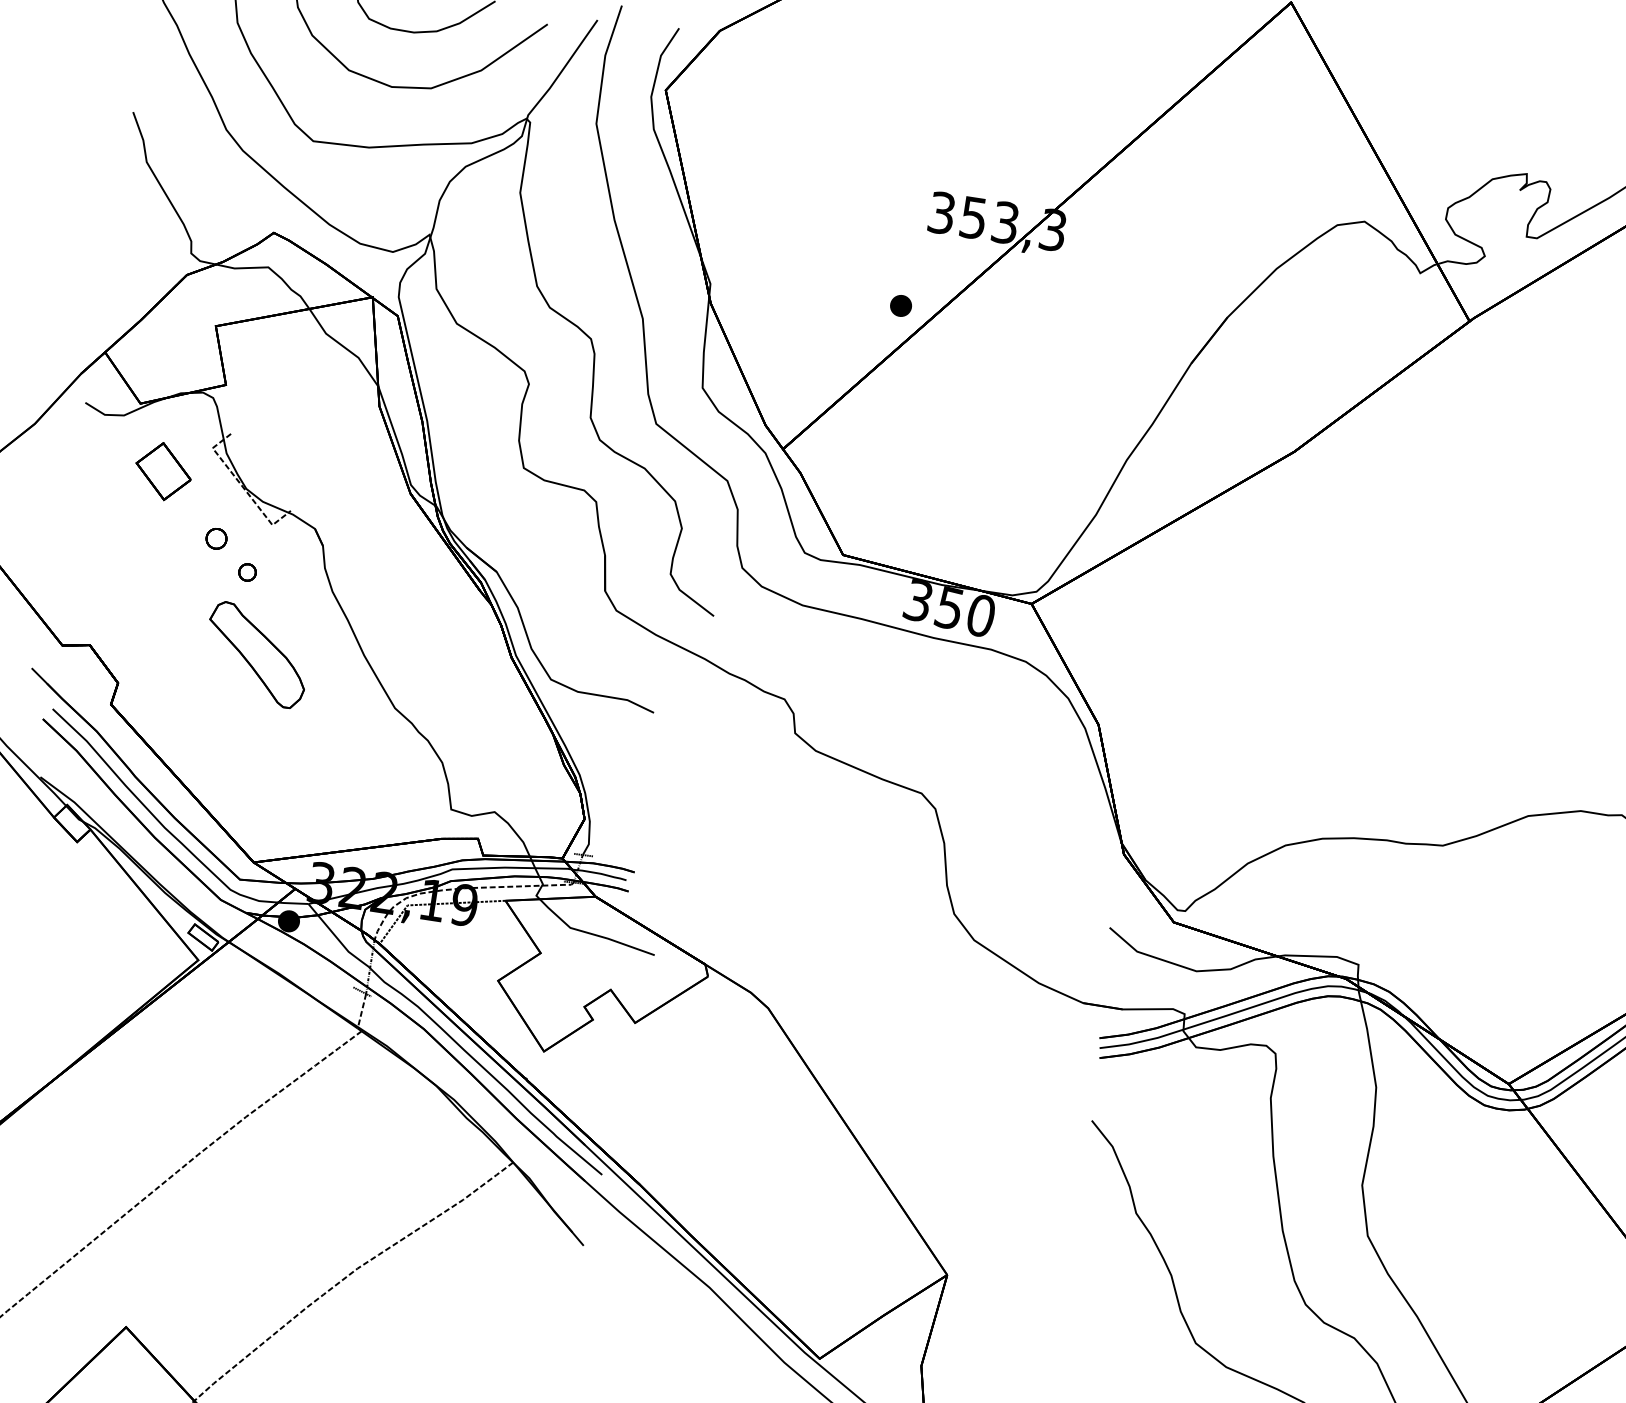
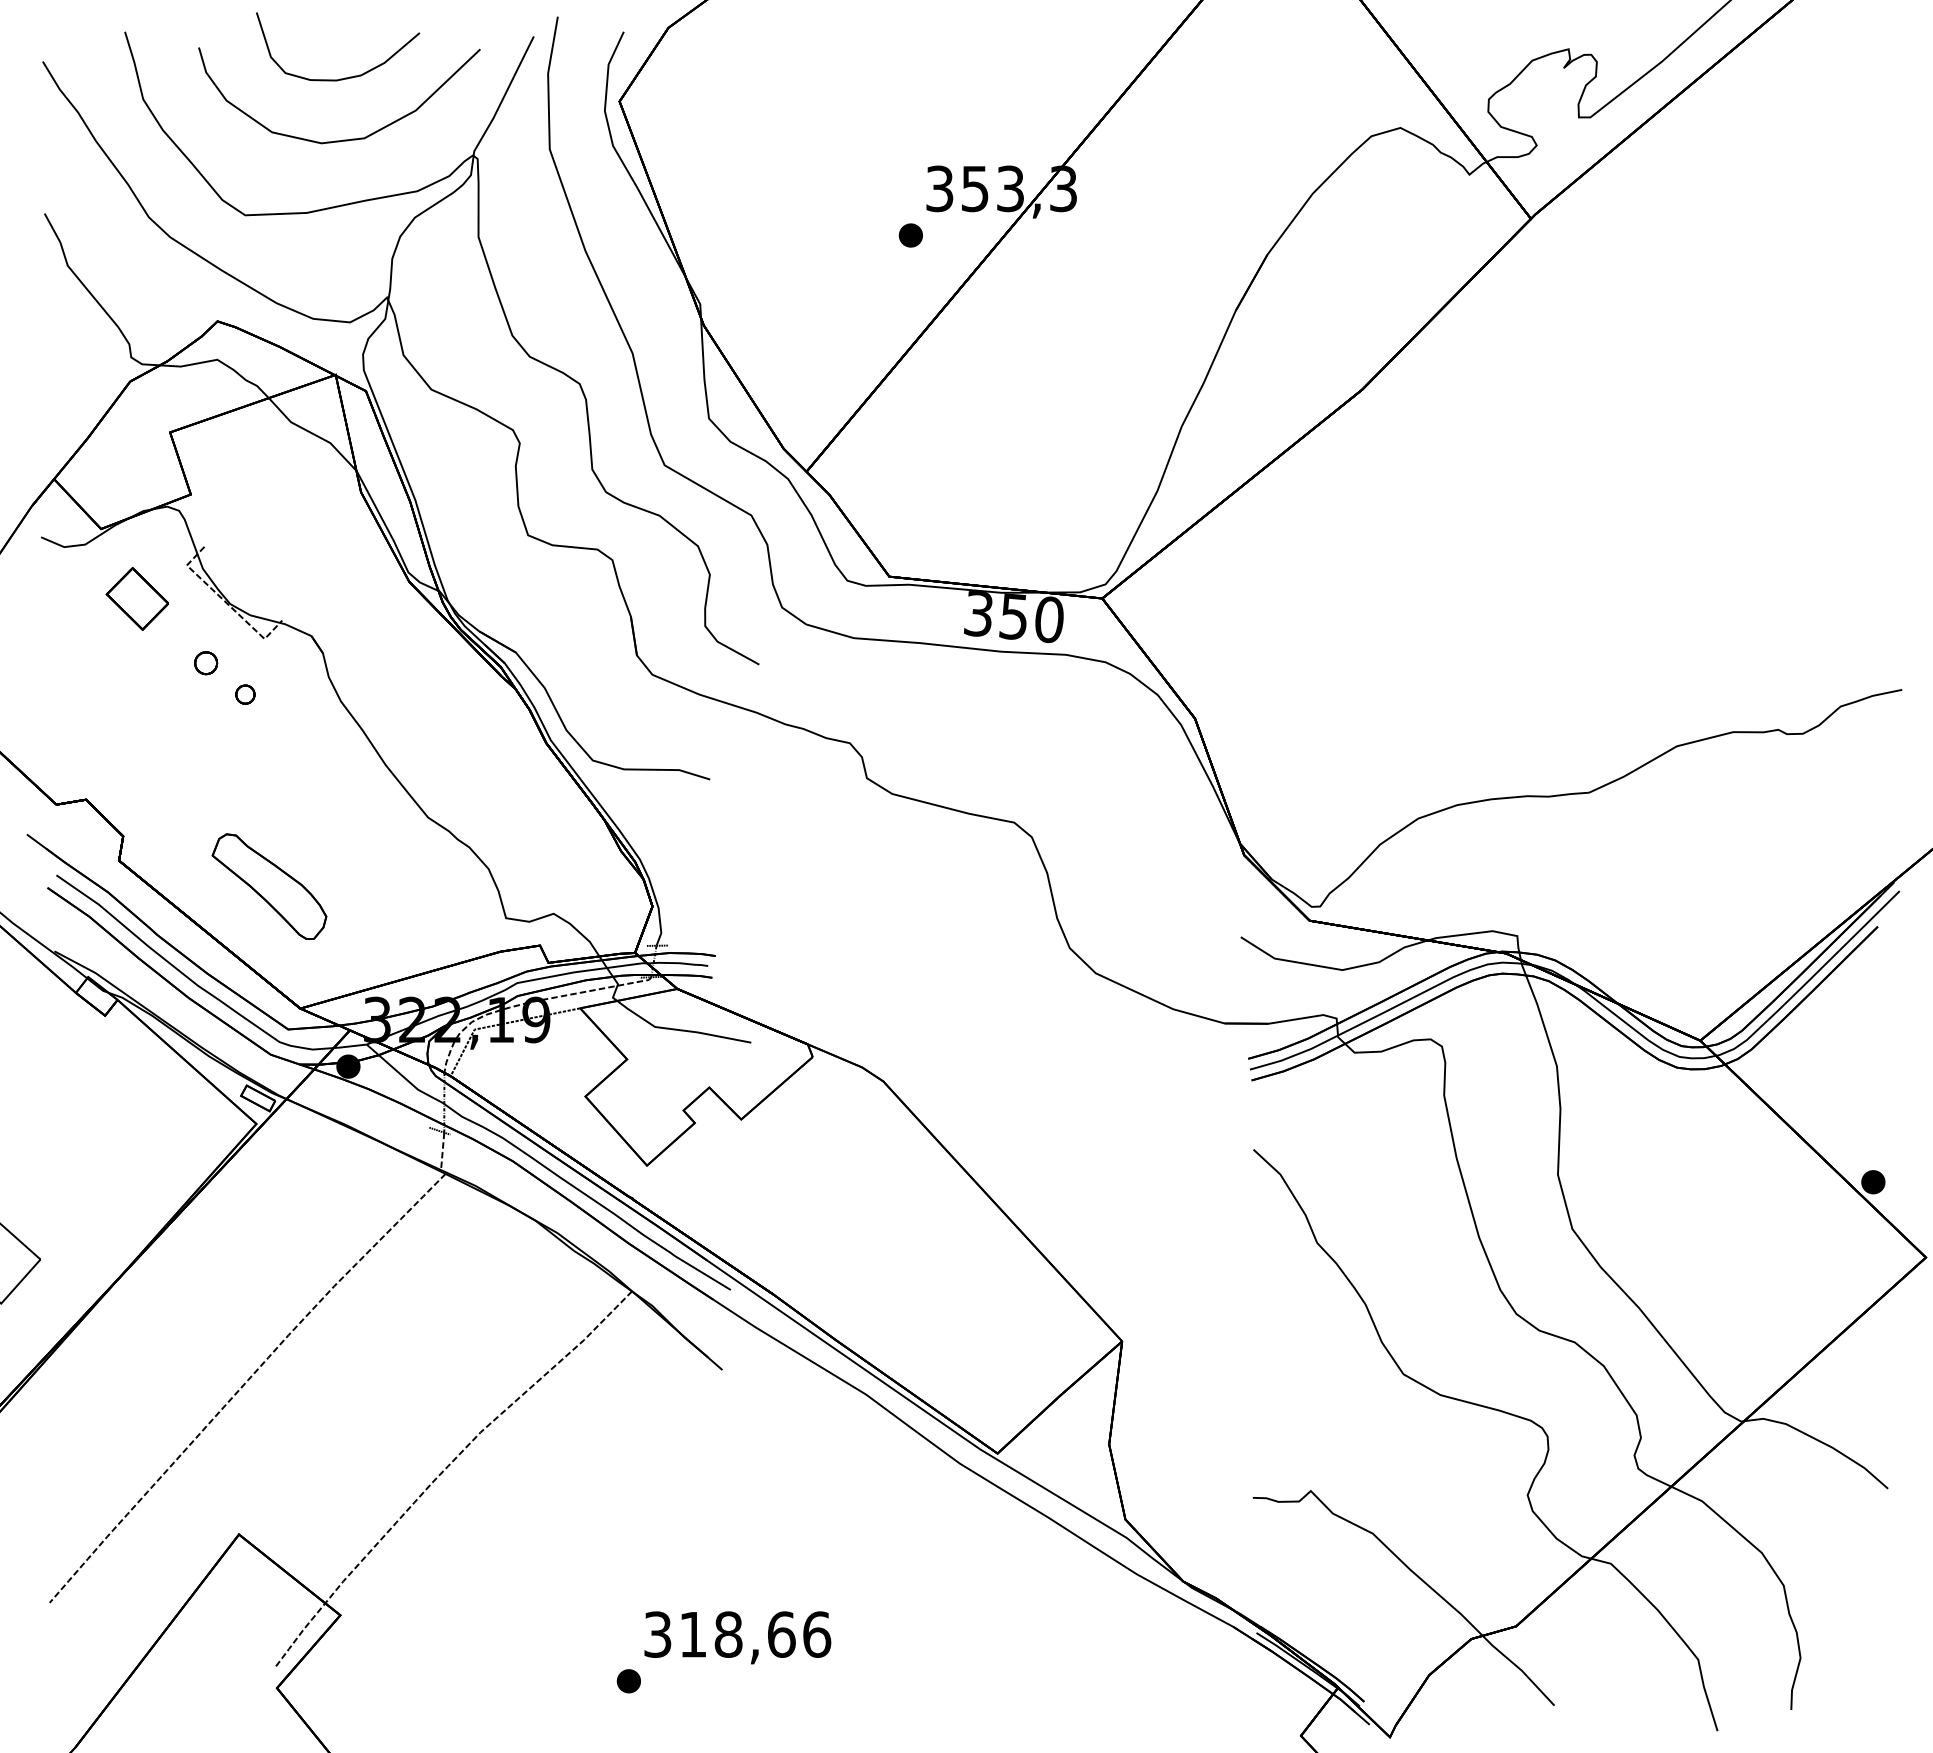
part: (900, 305) -> (910, 235), moved
part: (257, 654) -> (269, 886), moved

